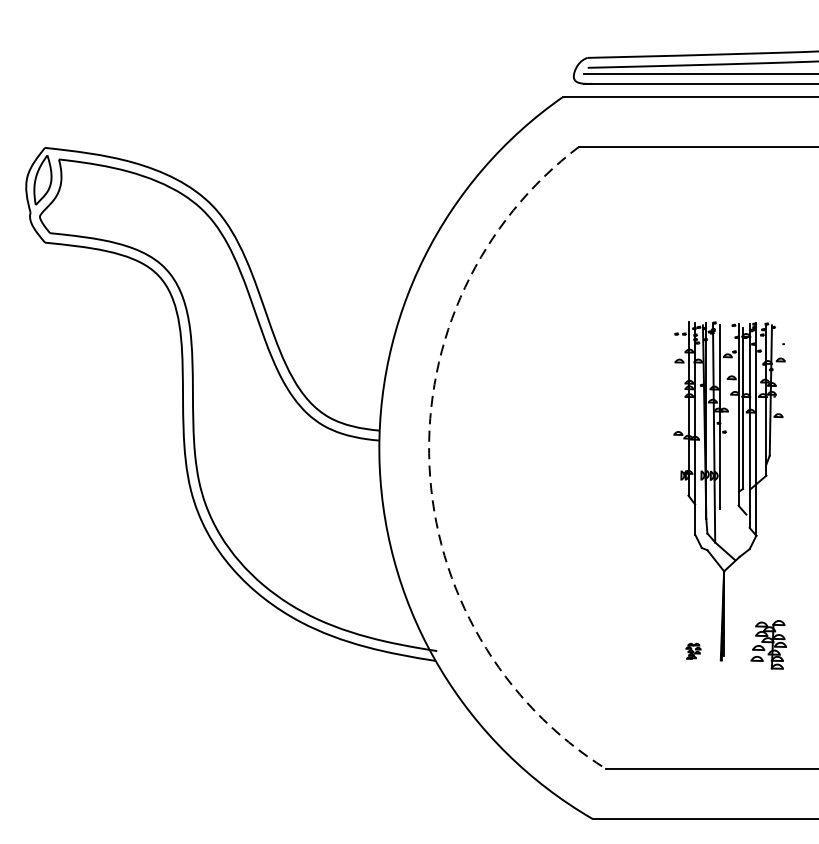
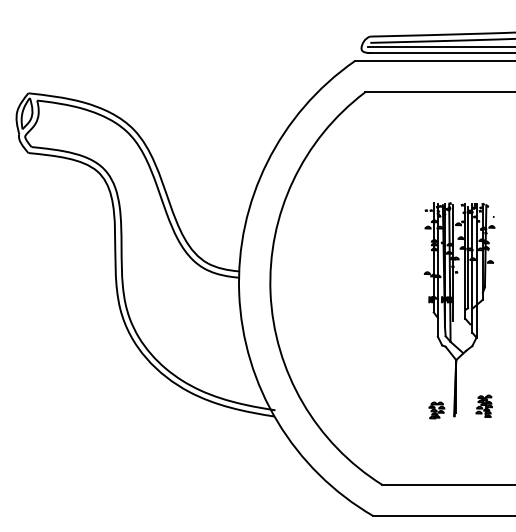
arc: (429, 465) -> (270, 293), dashed -> solid
part: (767, 643) -> (483, 405), size x0.71
part: (692, 651) -> (436, 410), size x1.67

